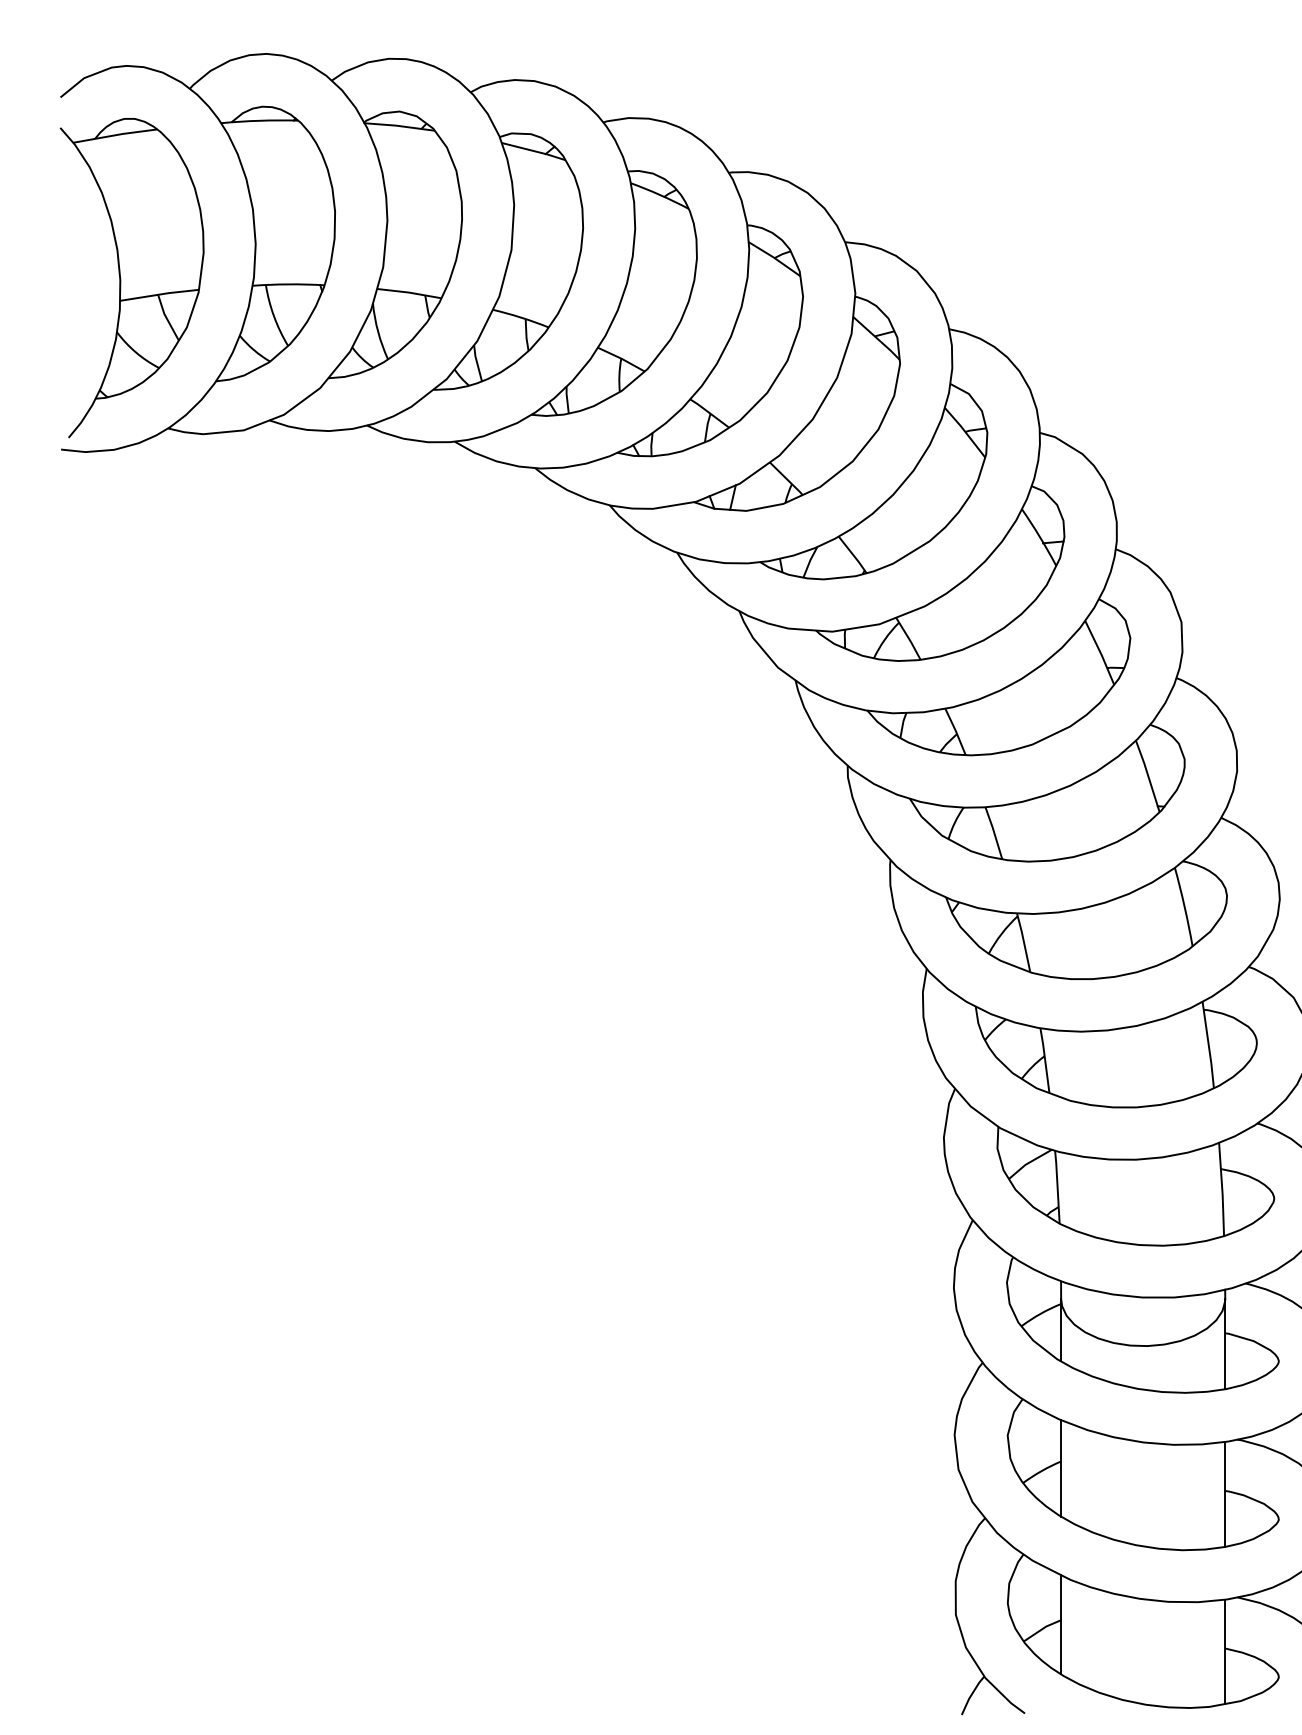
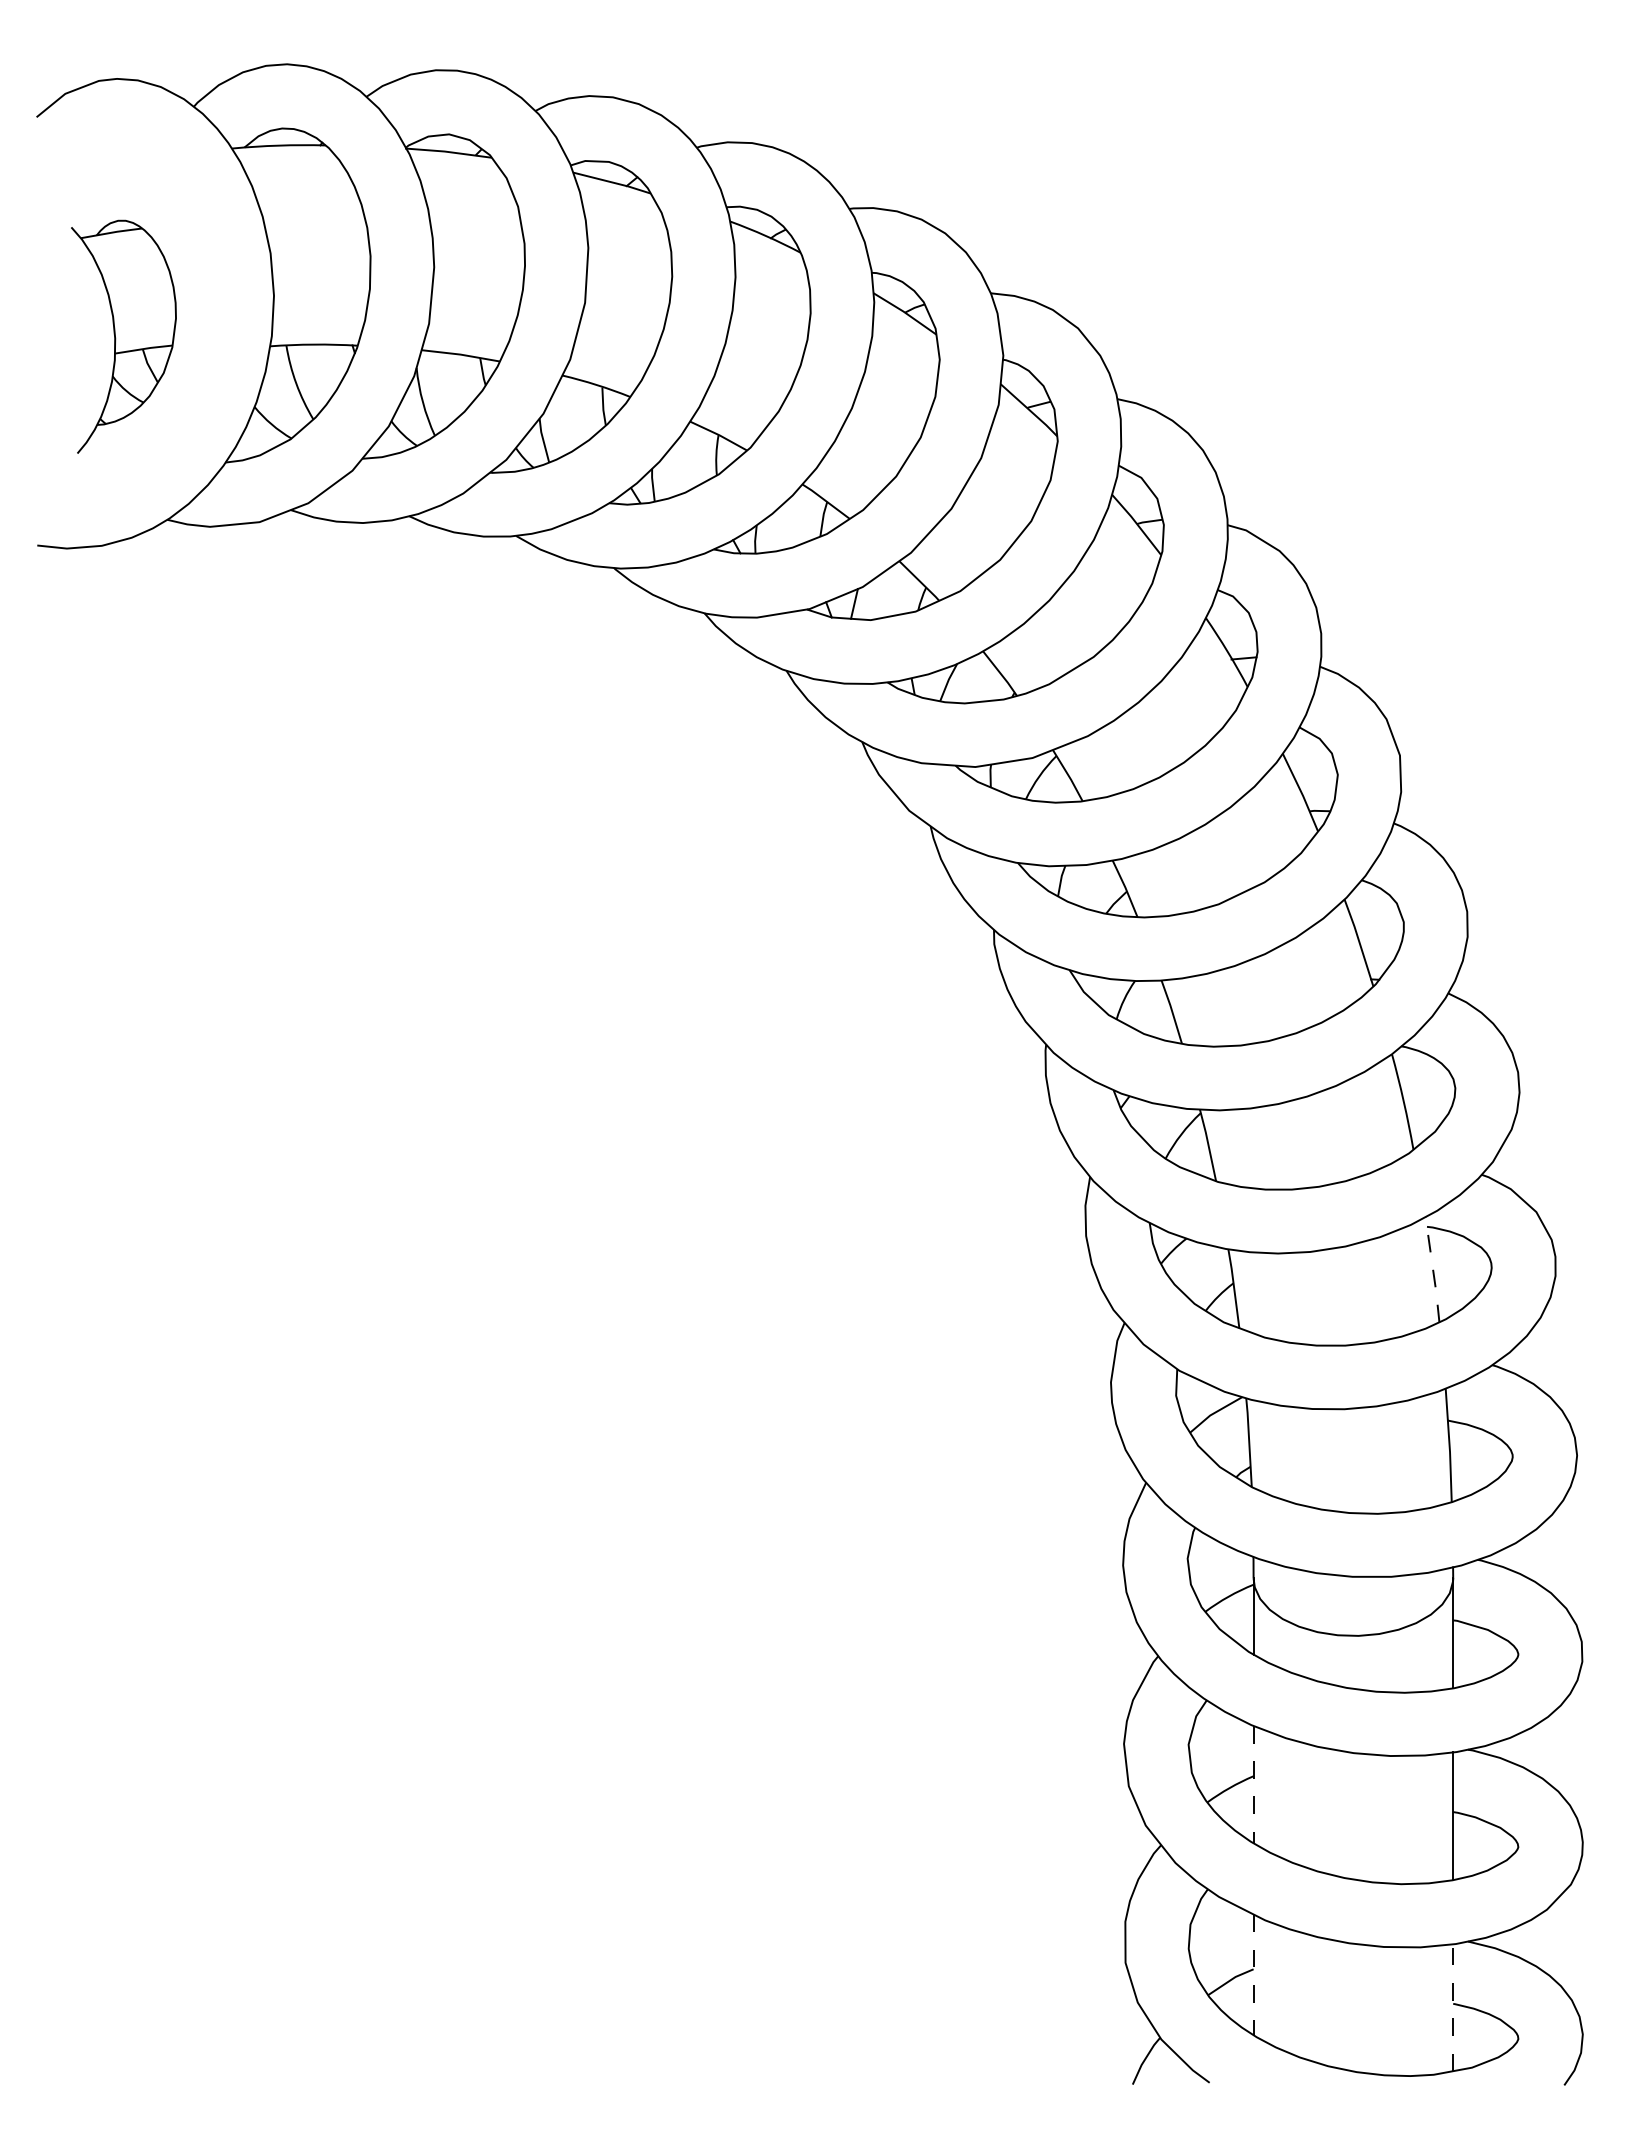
part: (131, 277) -> (123, 336), size x0.6
line: (1209, 1044) -> (1433, 1269), solid -> dashed
line: (1061, 1468) -> (1253, 1784), solid -> dashed
line: (1061, 1625) -> (1253, 1975), solid -> dashed
line: (1225, 1651) -> (1453, 2007), solid -> dashed

